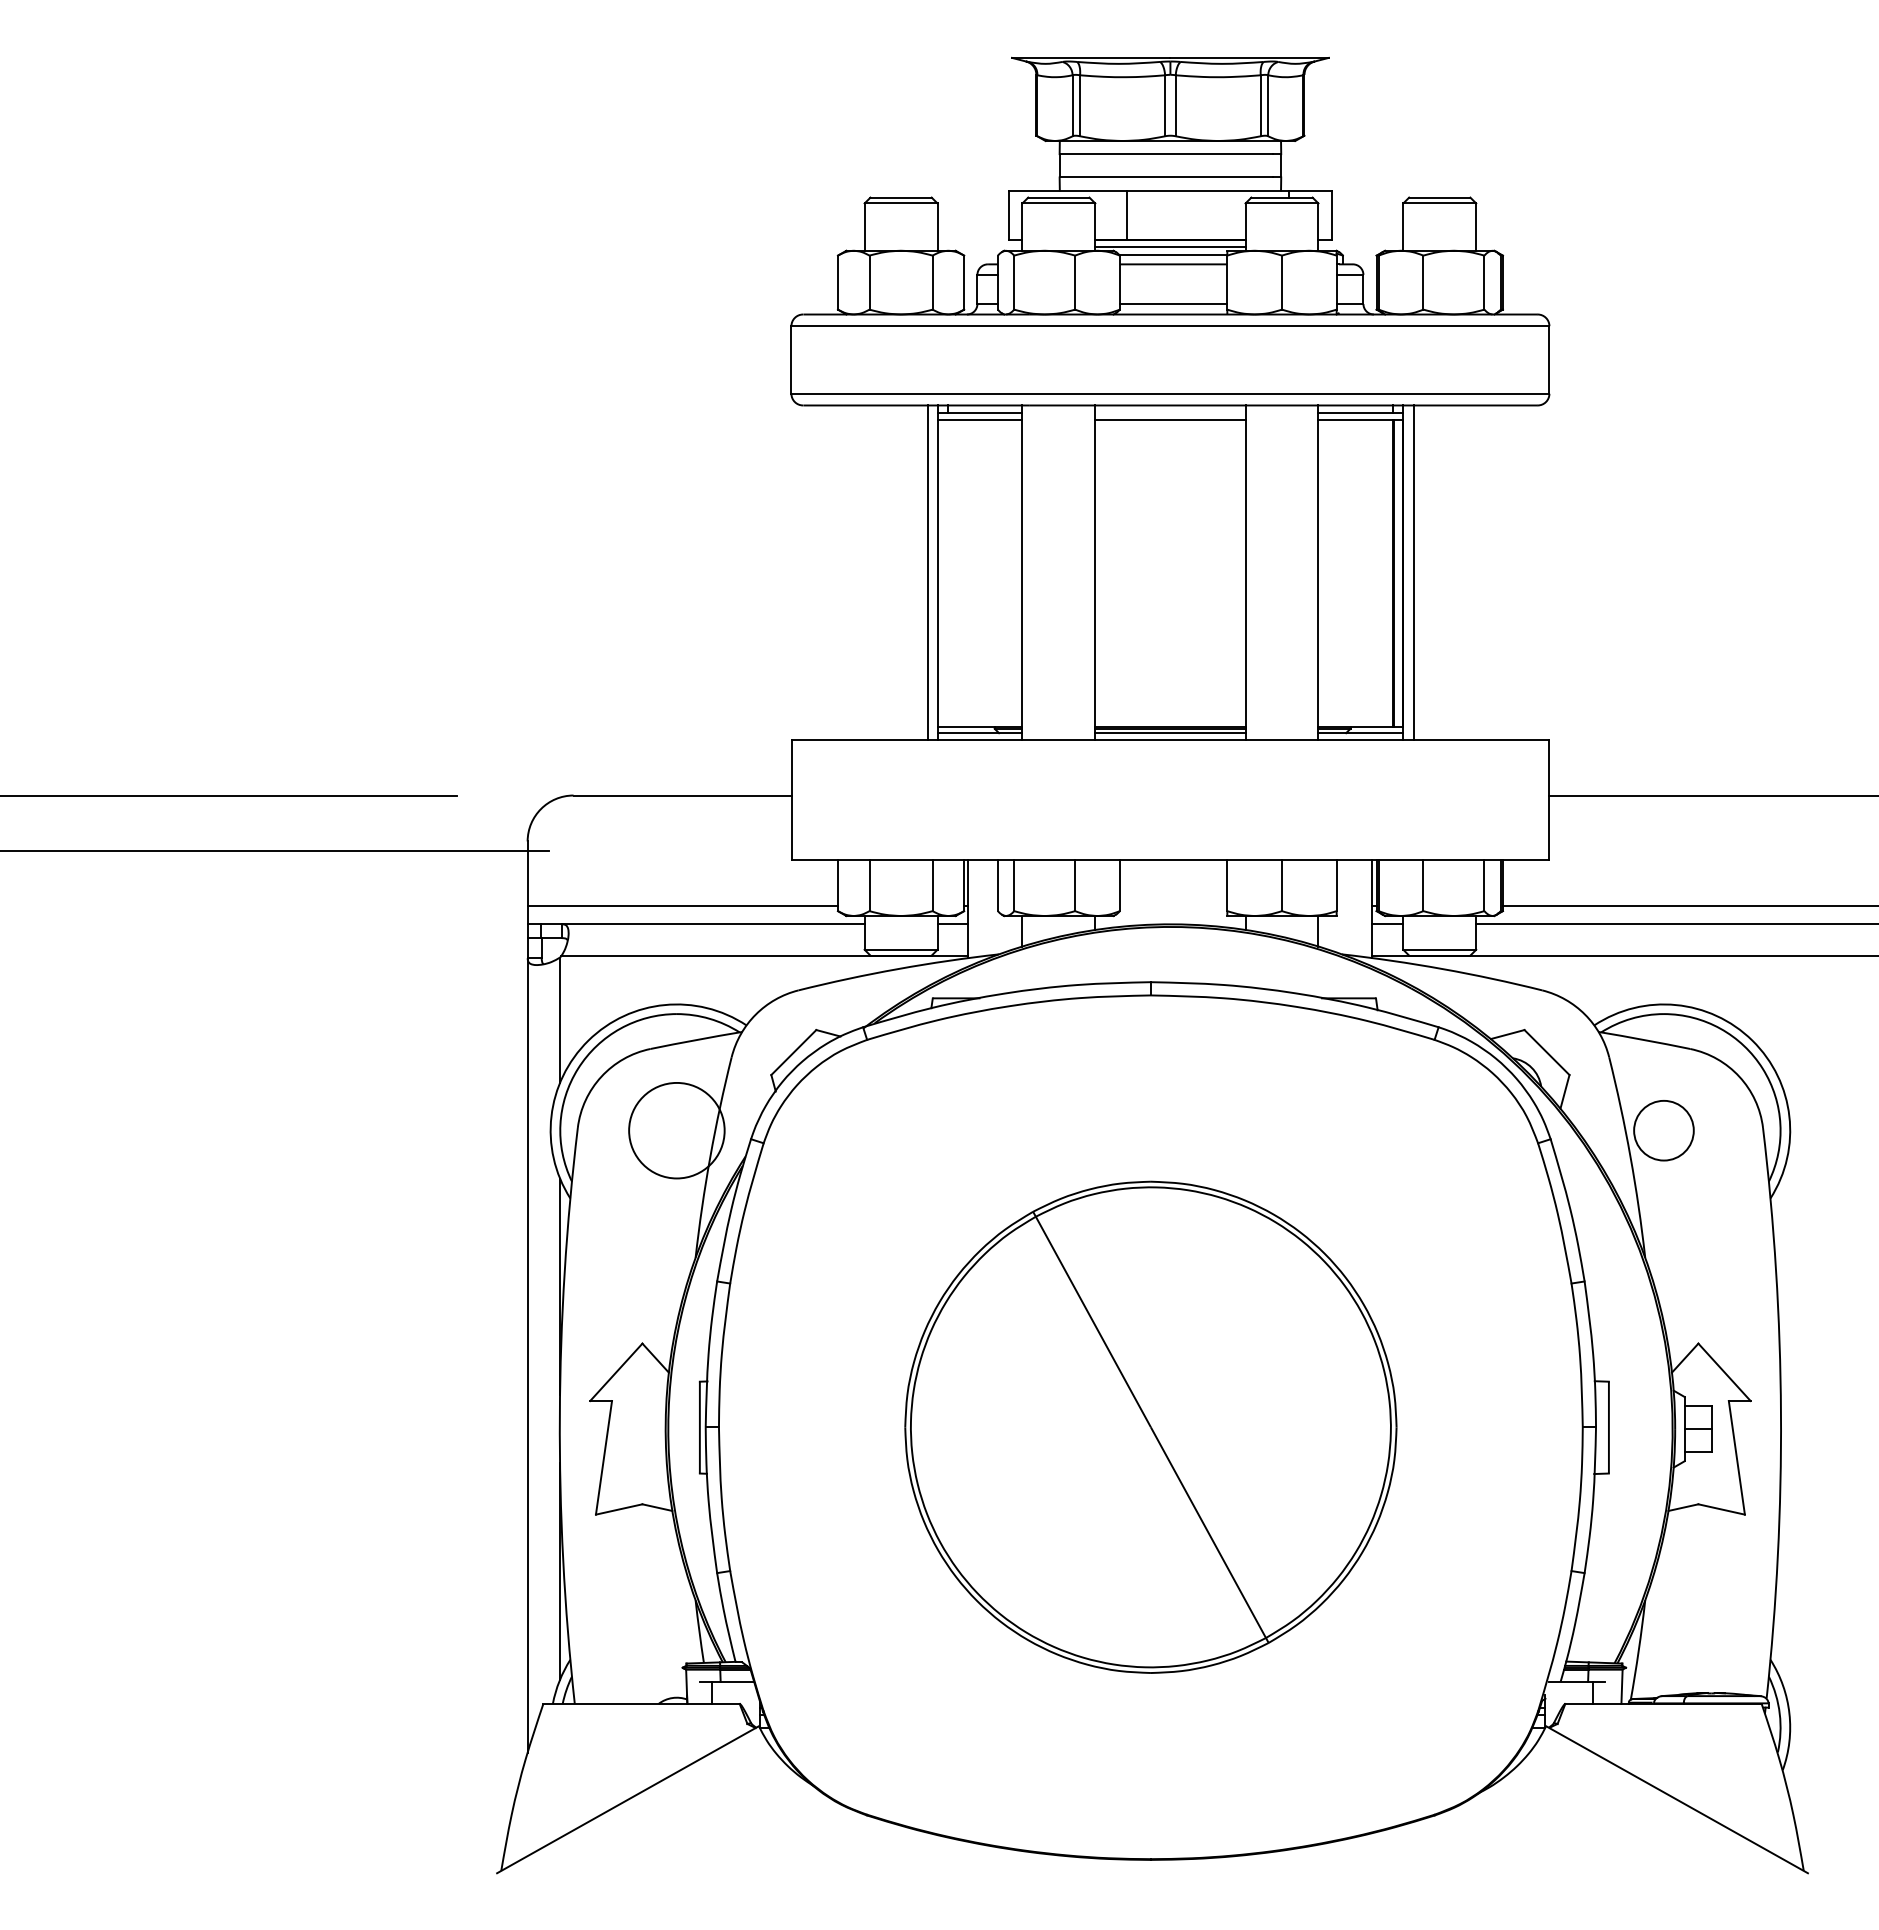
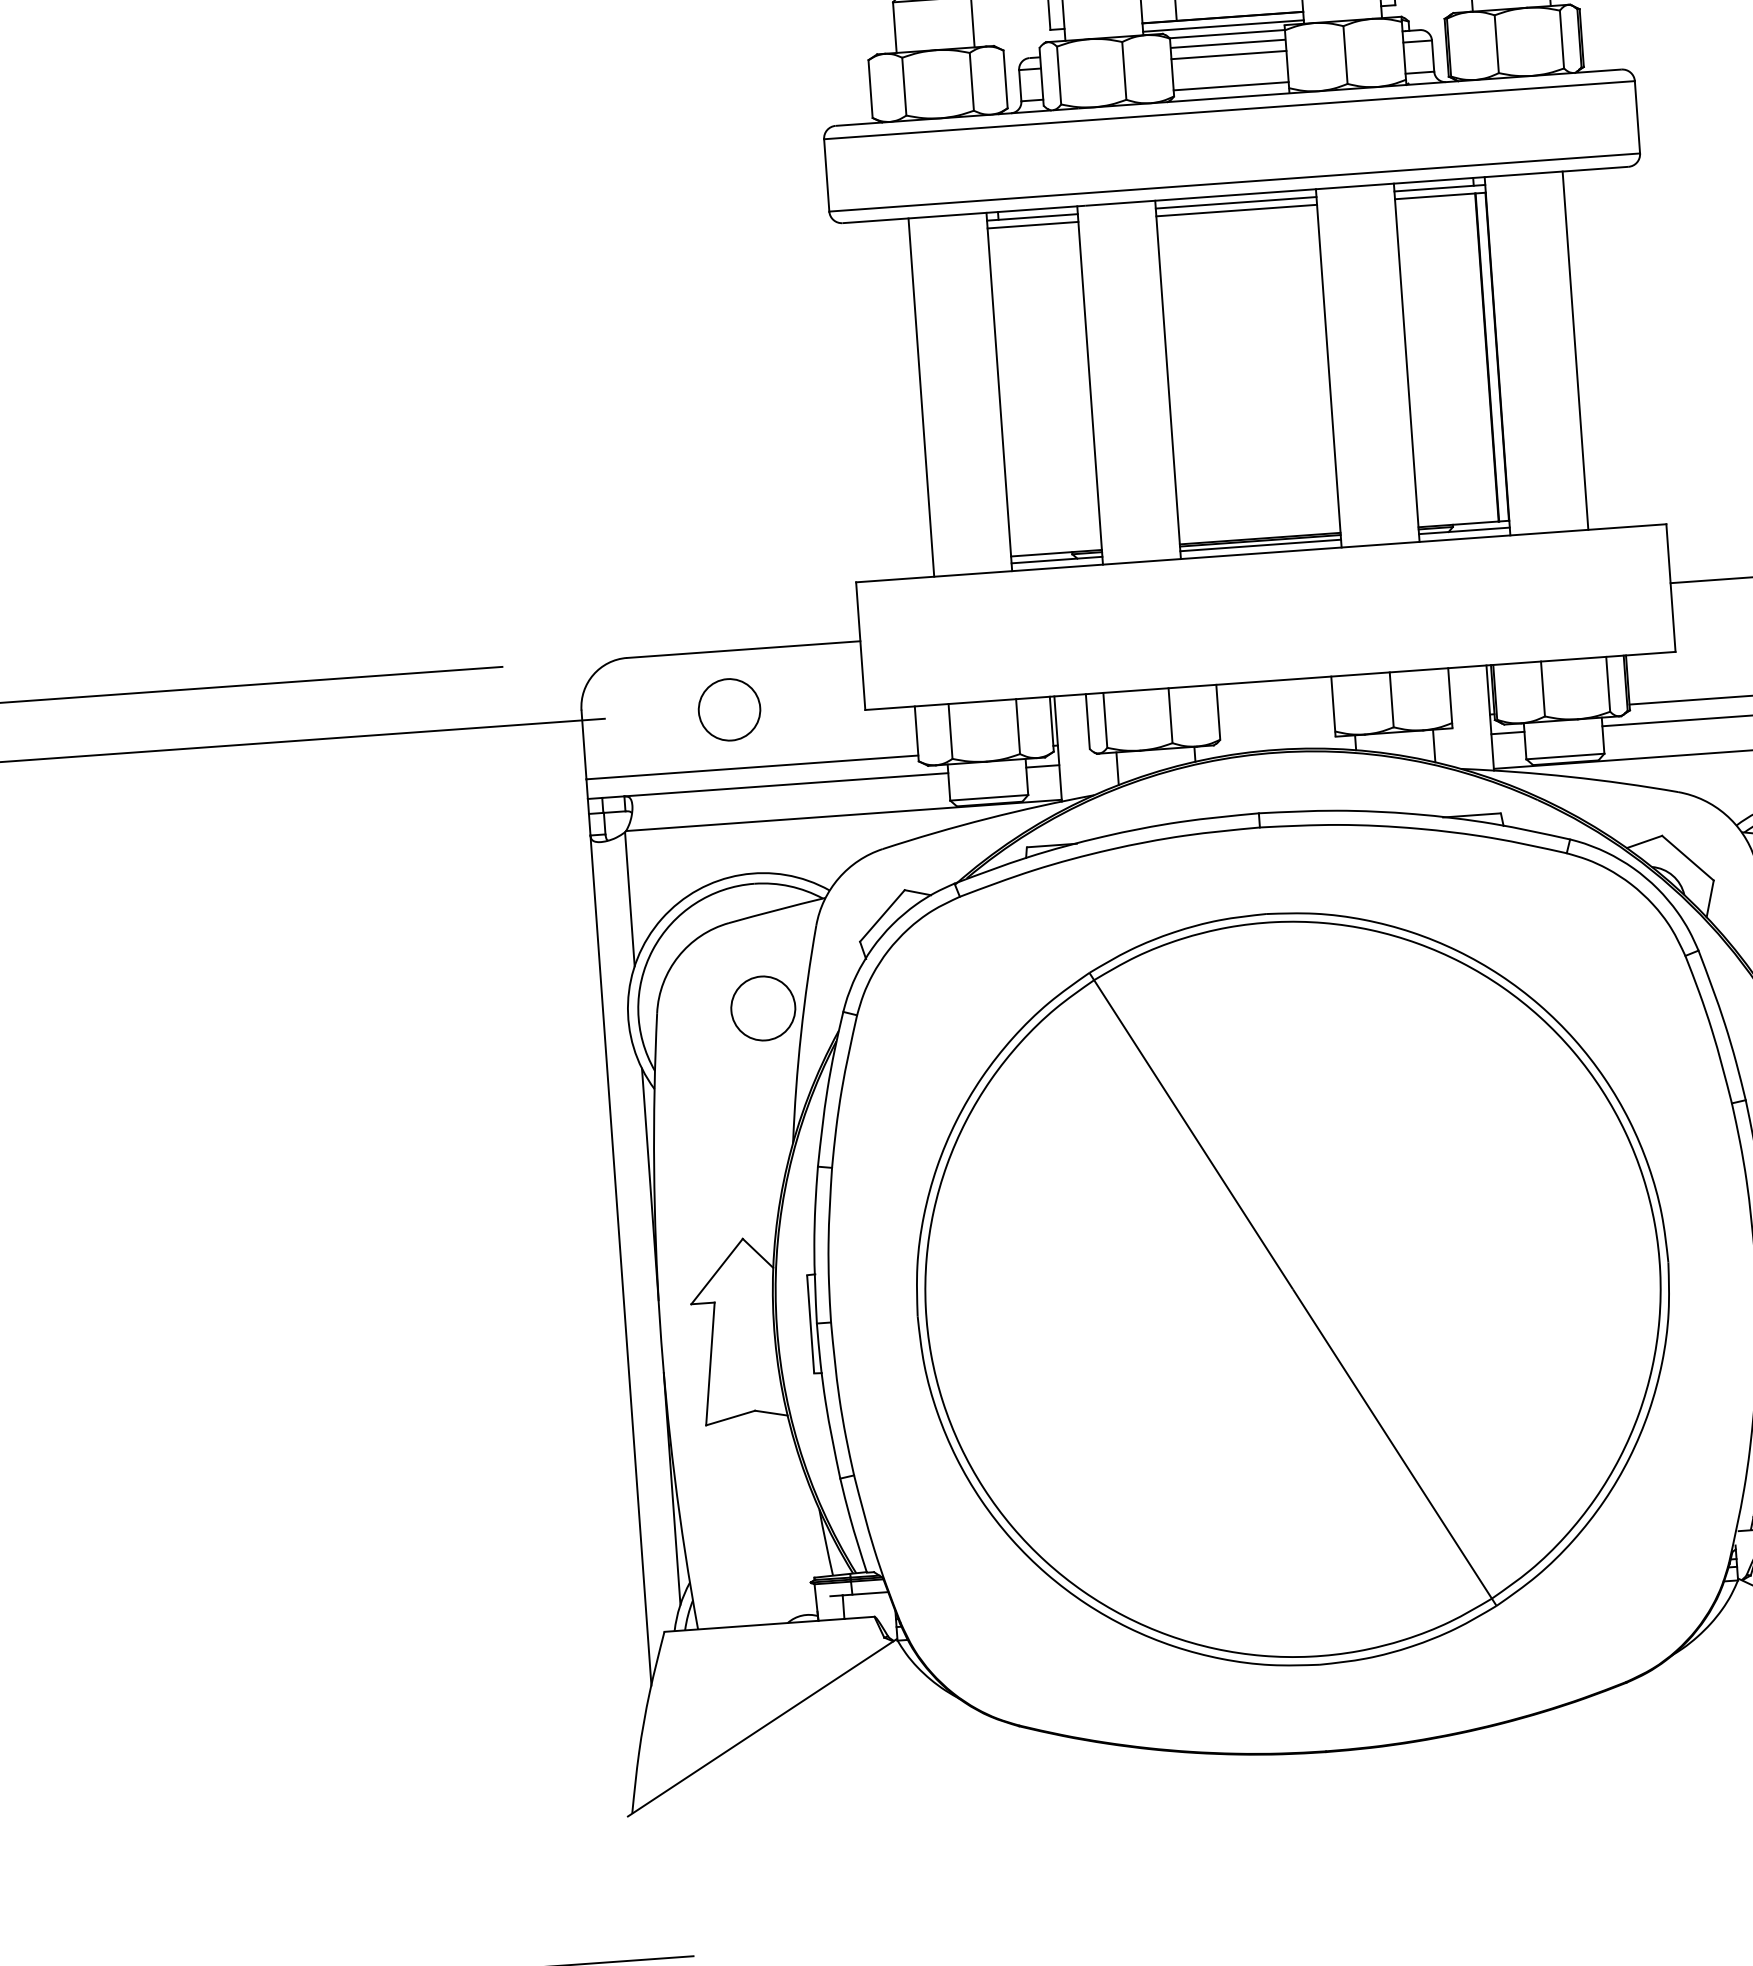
line: (1173, 274) -> (1228, 54), added
line: (1170, 412) -> (1236, 202), added
line: (927, 572) -> (921, 397), moved
line: (1414, 572) -> (1575, 350), moved
circle: (664, 850) -> (728, 709), added
circle: (676, 1130) -> (762, 1008), size x0.62
part: (1150, 1427) -> (1292, 1289), size x1.43

